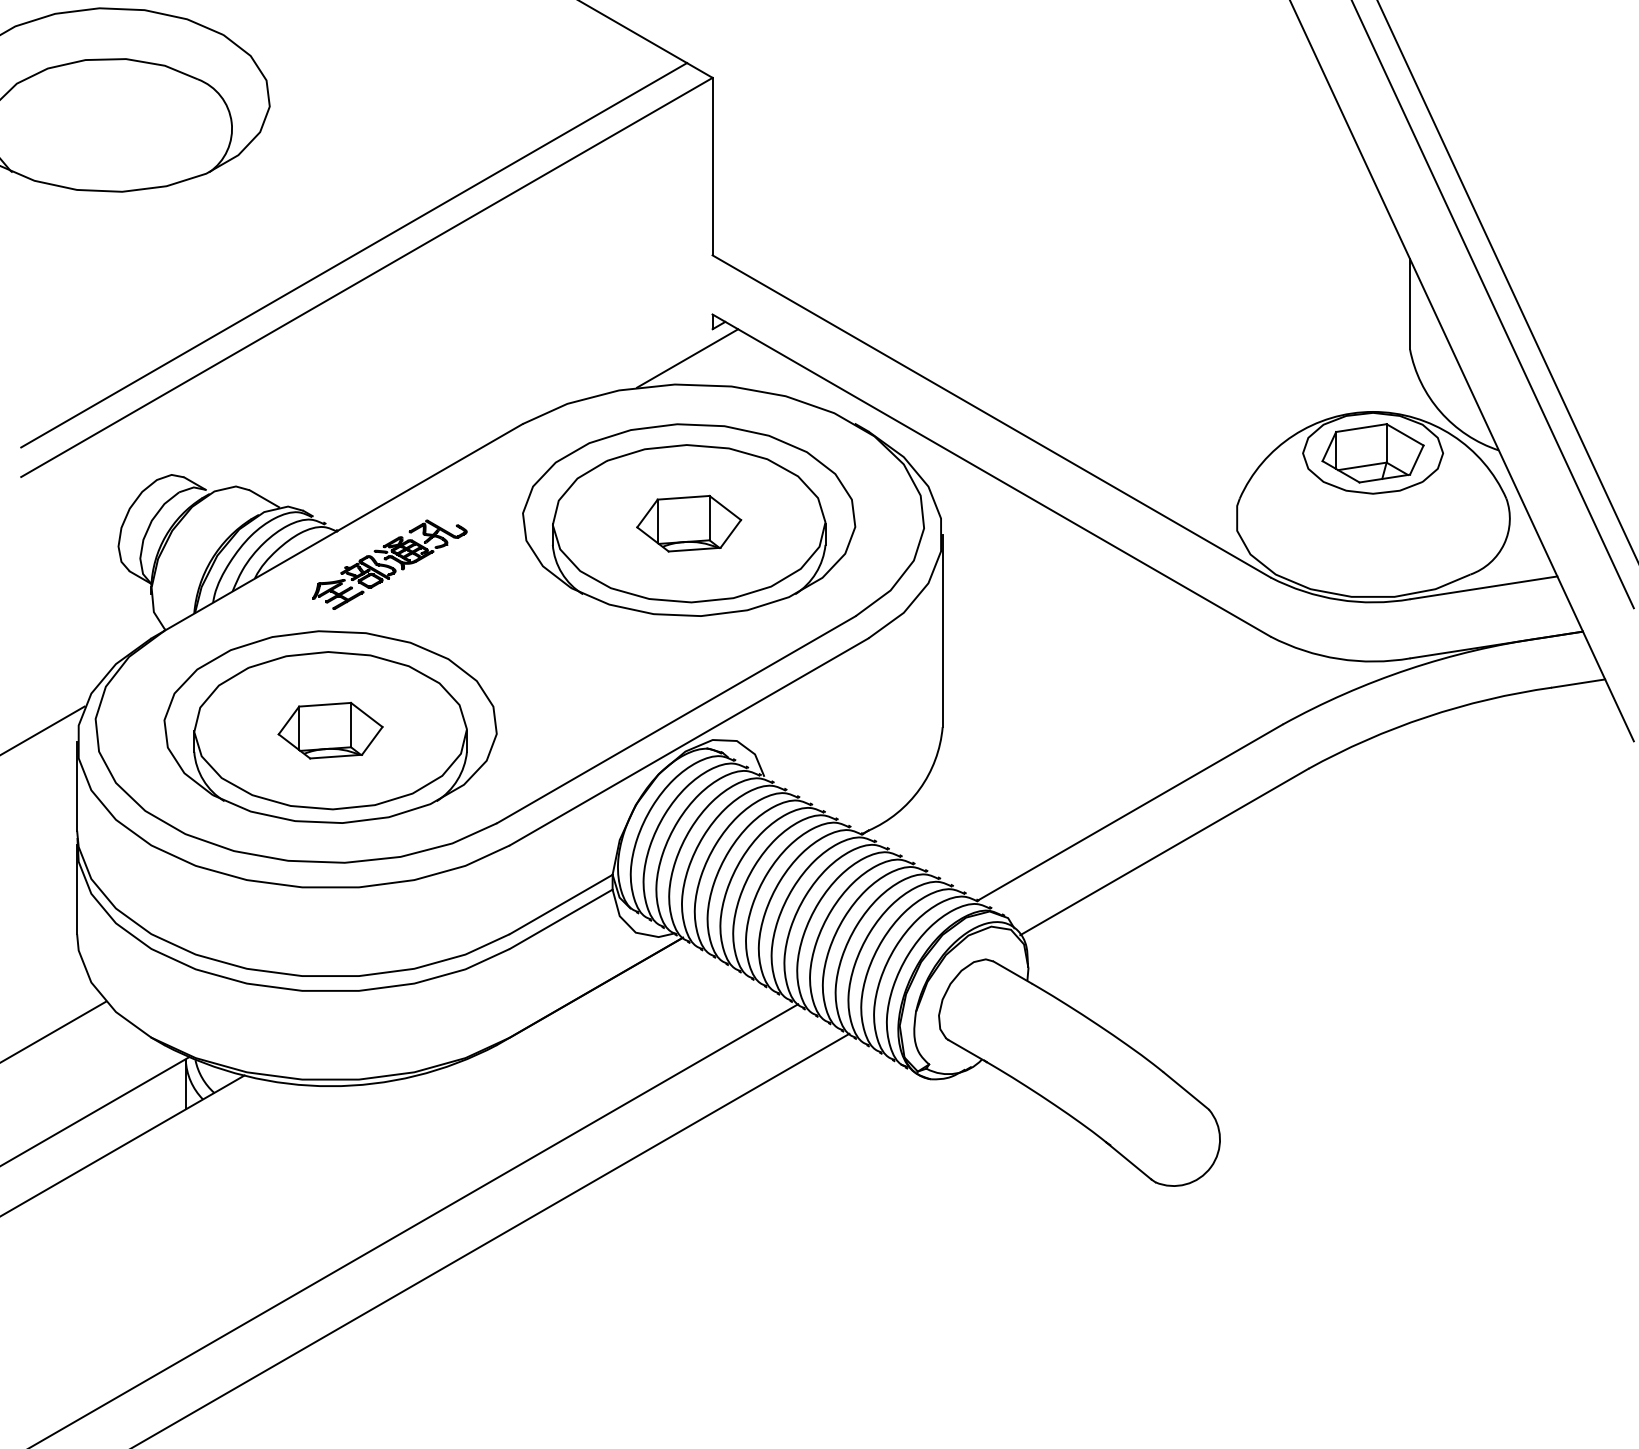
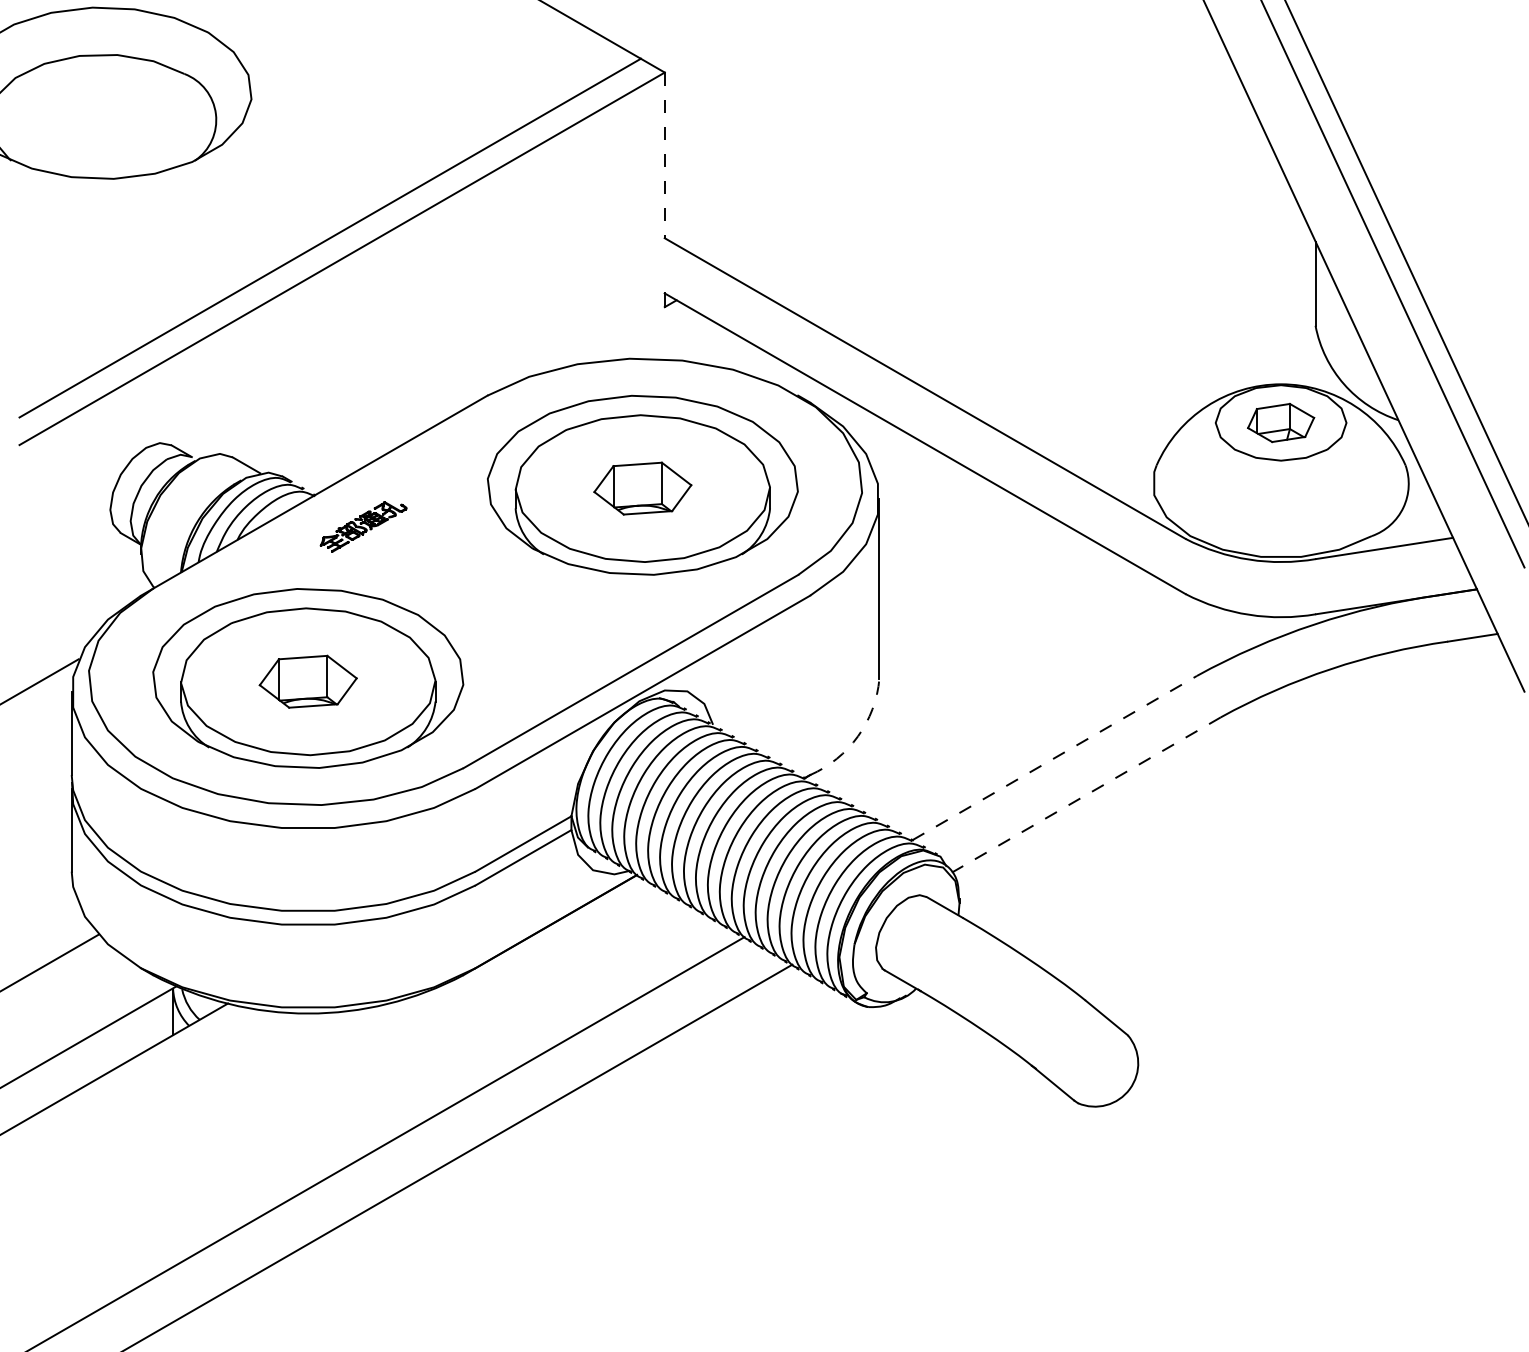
line: (712, 166) -> (664, 155), solid -> dashed
line: (687, 358) -> (641, 334), removed
part: (1372, 453) -> (1280, 423), size x0.7
part: (389, 564) -> (363, 526), size x0.6
arc: (919, 789) -> (857, 736), solid -> dashed
line: (1130, 812) -> (1054, 758), solid -> dashed
line: (1163, 852) -> (1085, 795), solid -> dashed

